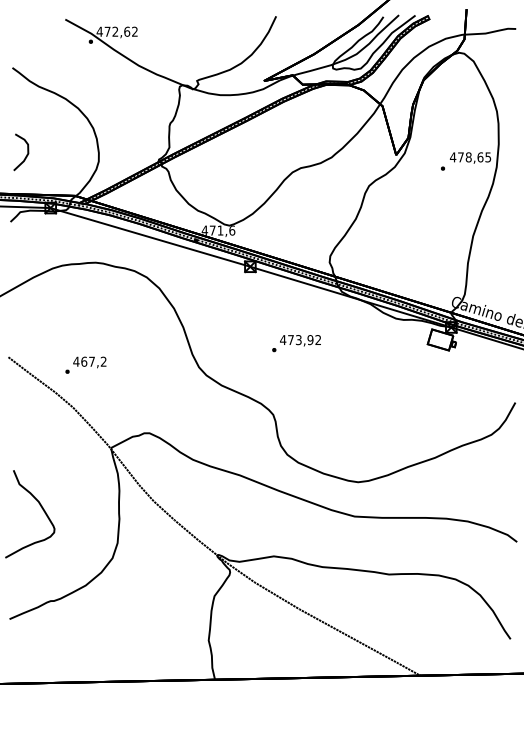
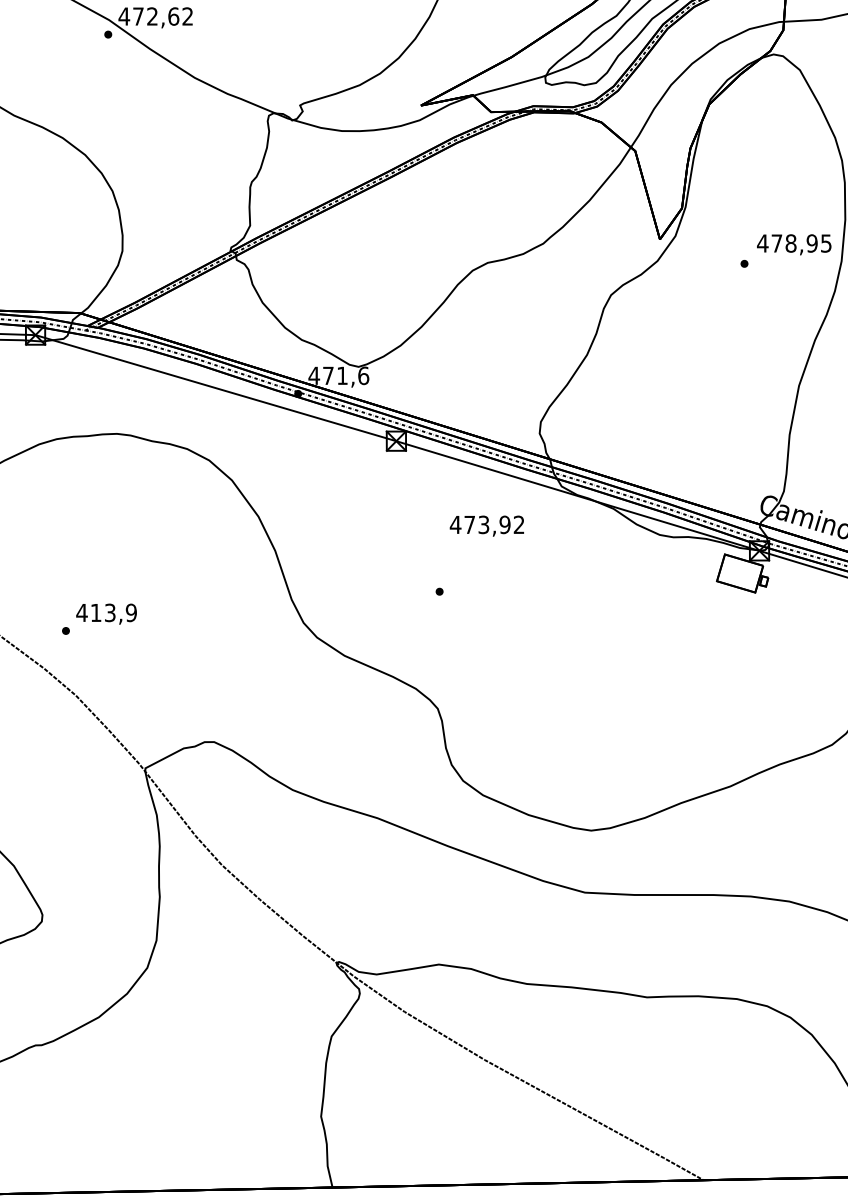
text: (480, 157) -> (812, 243), 478,65 -> 478,95
text: (300, 340) -> (486, 525), moved
text: (93, 361) -> (112, 612), 467,2 -> 413,9

